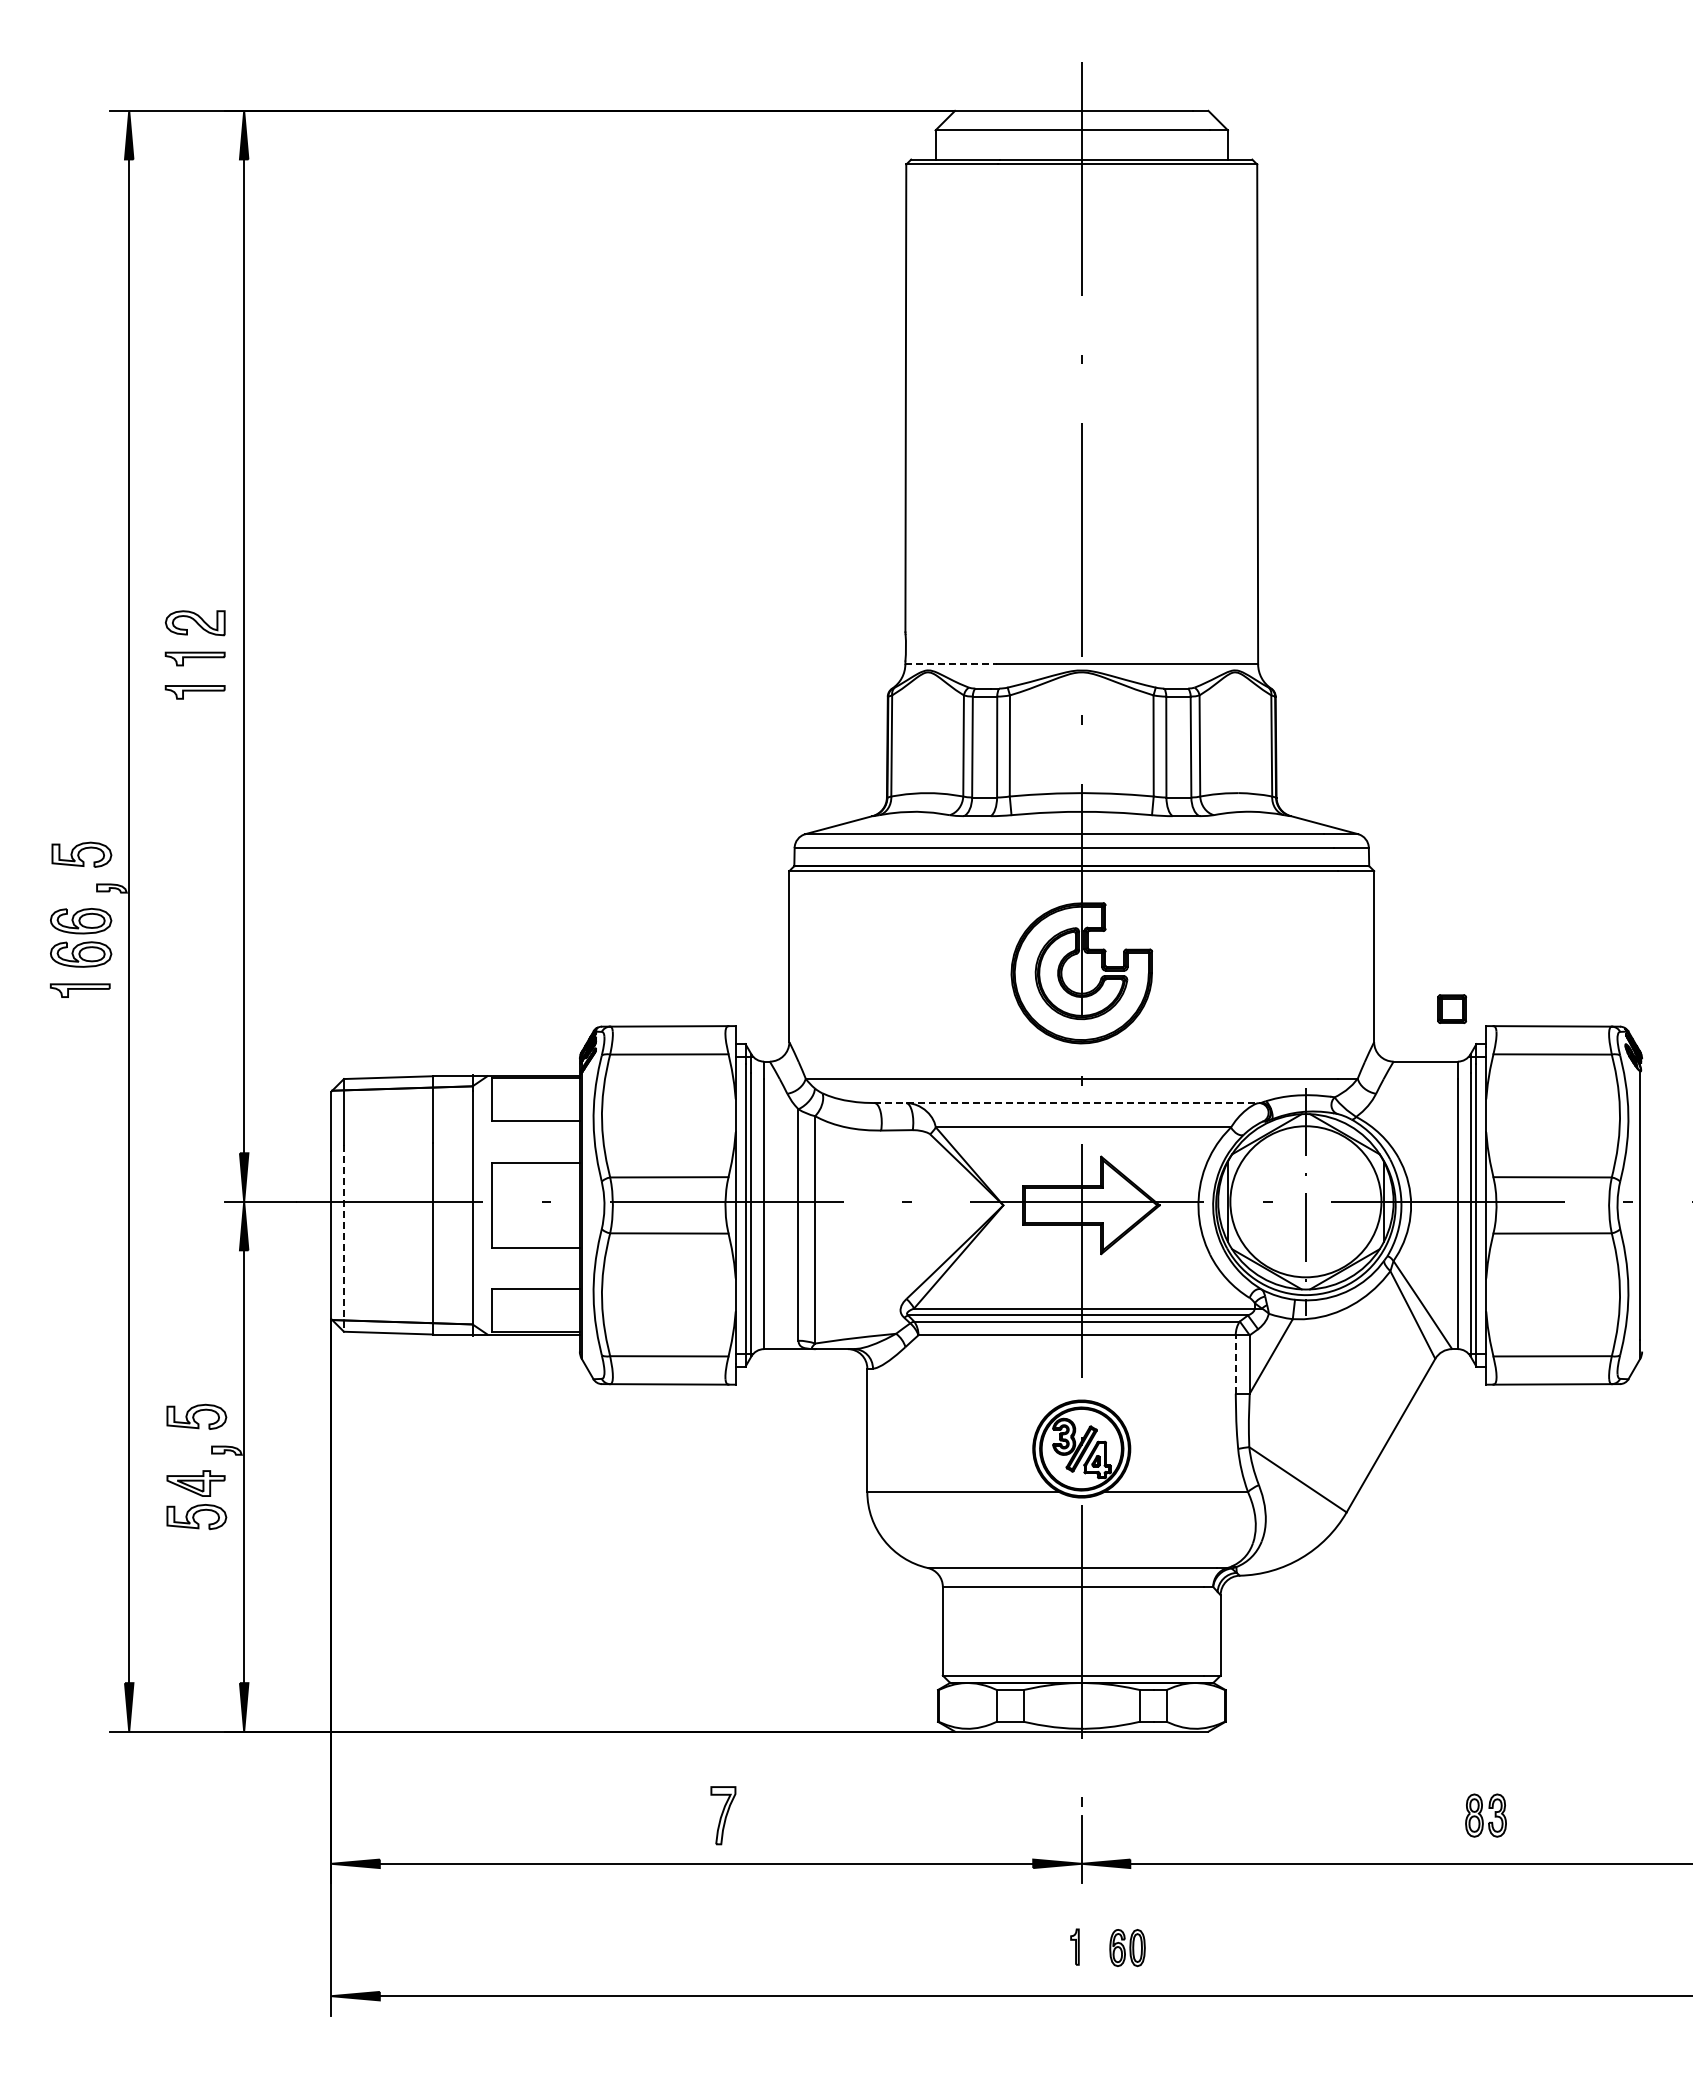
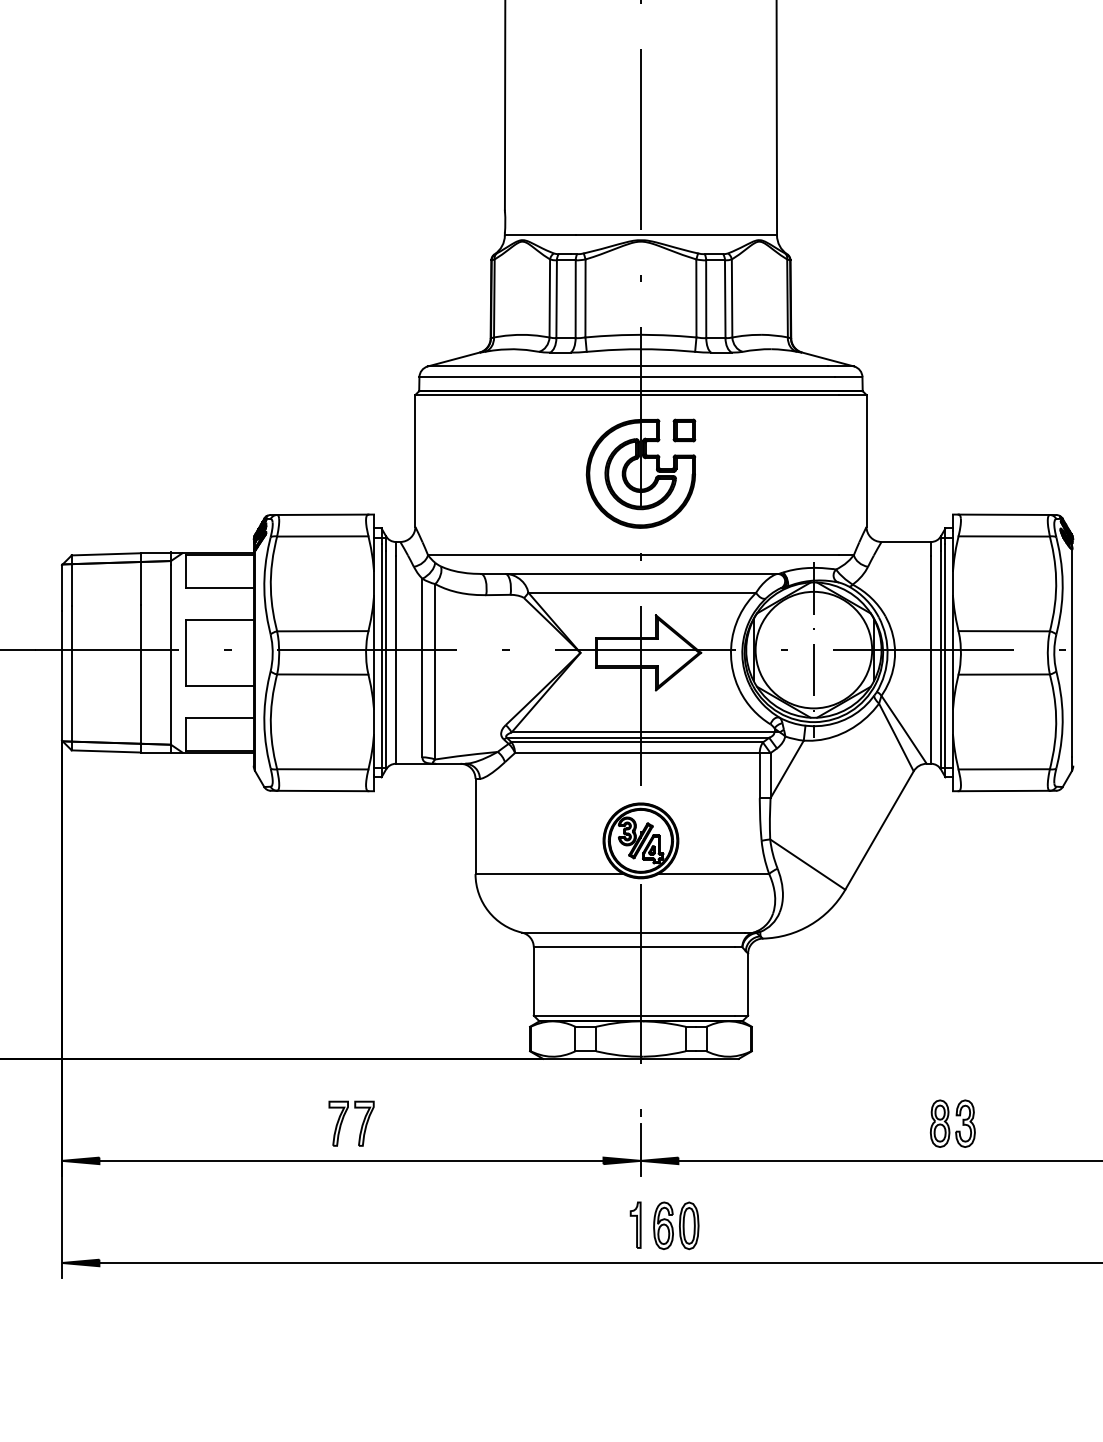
line: (951, 664) -> (540, 235), dashed -> solid
part: (1451, 1008) -> (683, 430), moved
line: (1068, 1103) -> (630, 574), dashed -> solid
line: (343, 1238) -> (71, 678), dashed -> solid
line: (1235, 1364) -> (759, 775), dashed -> solid
part: (689, 1815) -> (338, 1123), added
part: (1485, 1815) -> (952, 1123), size x1.43
part: (1074, 1946) -> (635, 1224), size x1.67
part: (1127, 1947) -> (676, 1225), size x1.67

